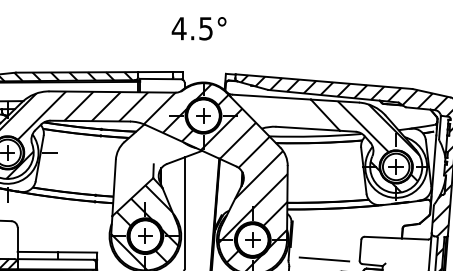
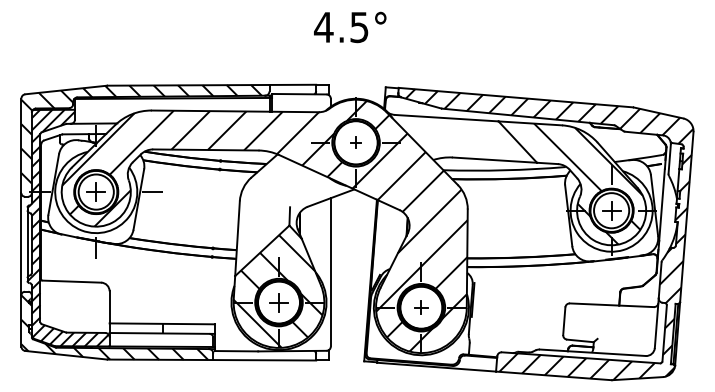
part: (203, 115) -> (355, 142), size x0.6
part: (252, 239) -> (420, 307), size x0.7
line: (324, 259) -> (516, 333), removed

